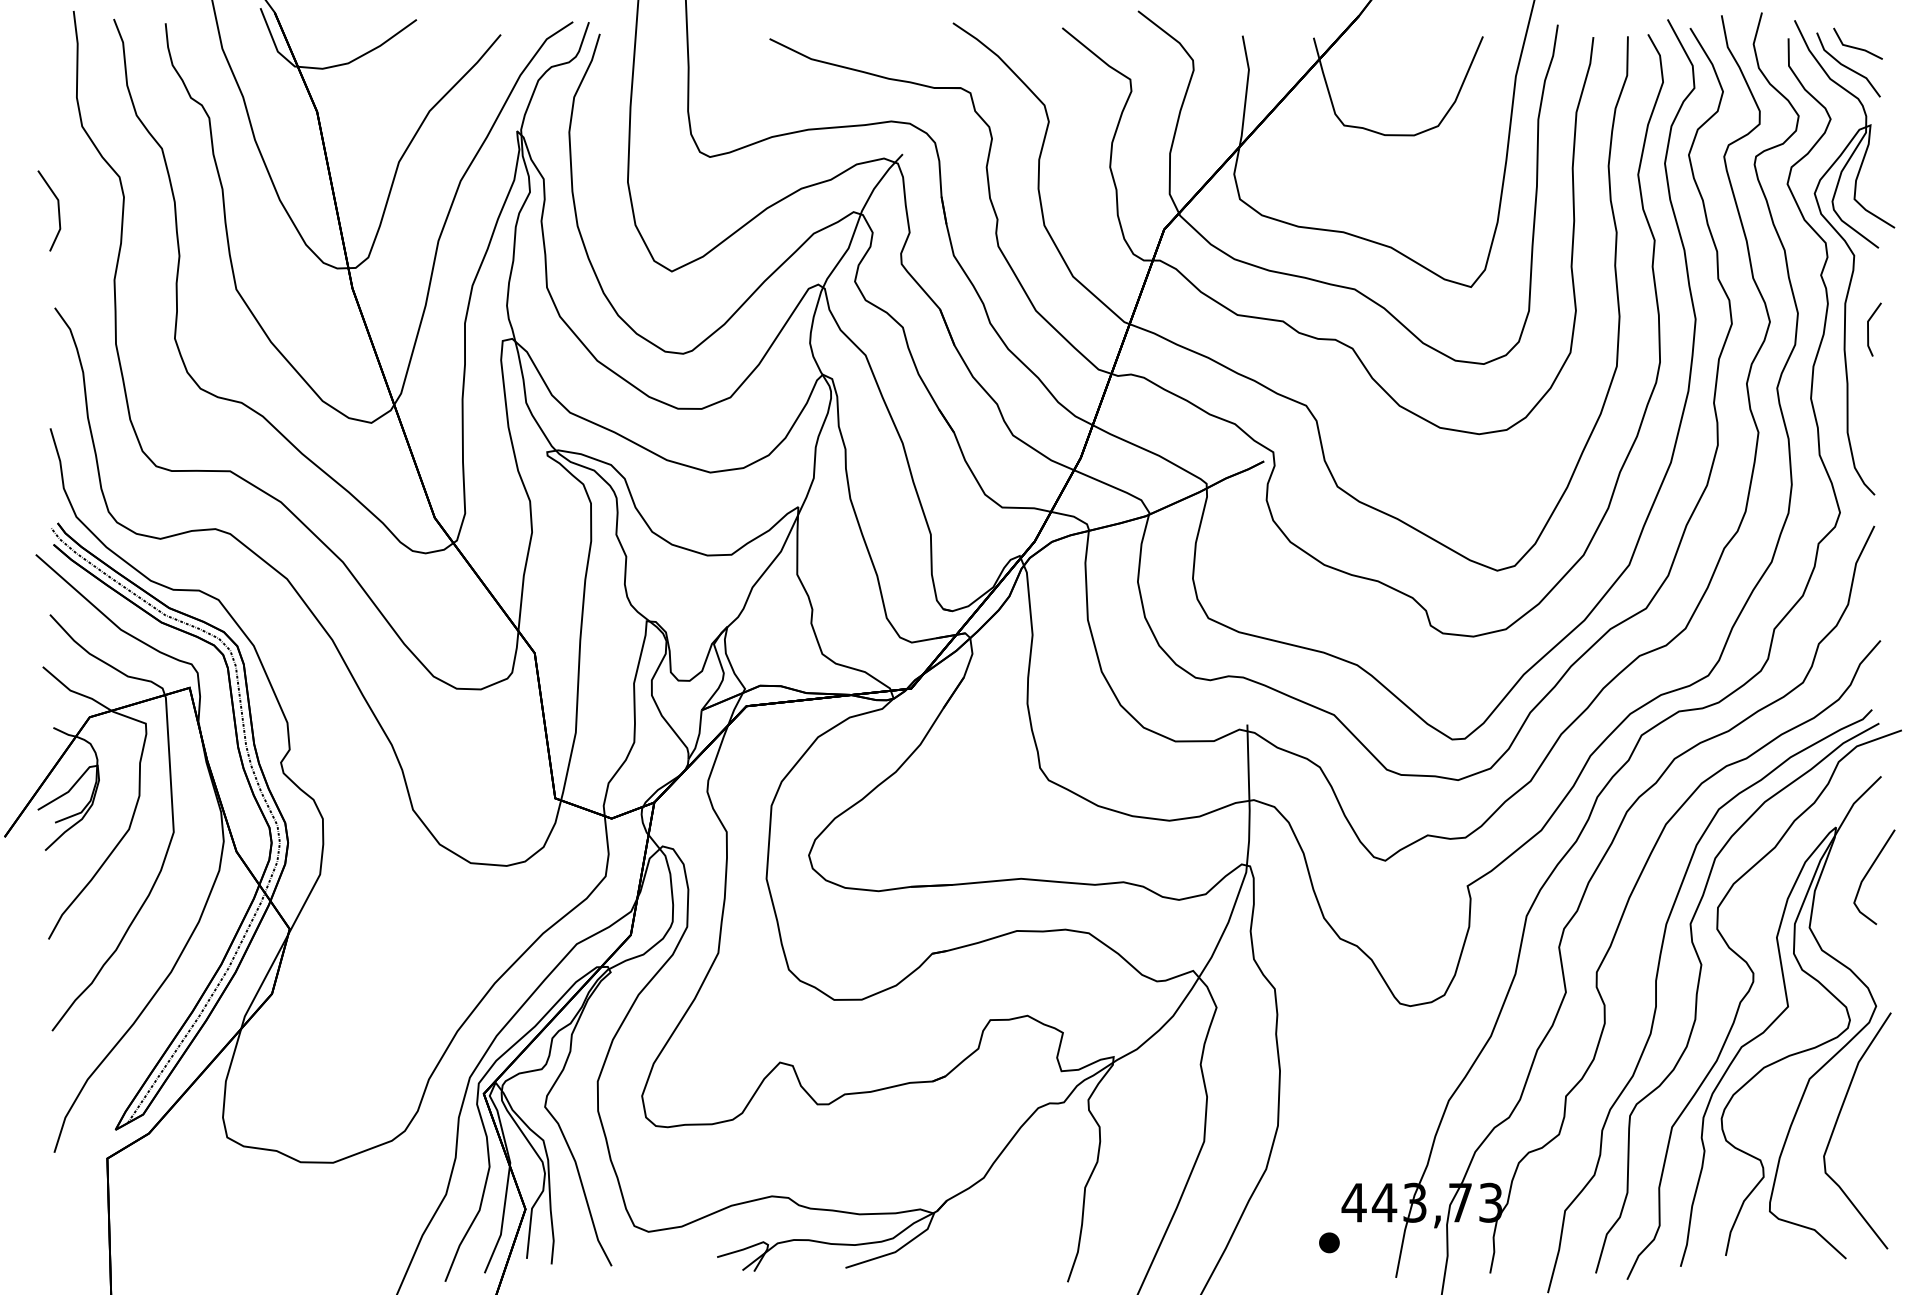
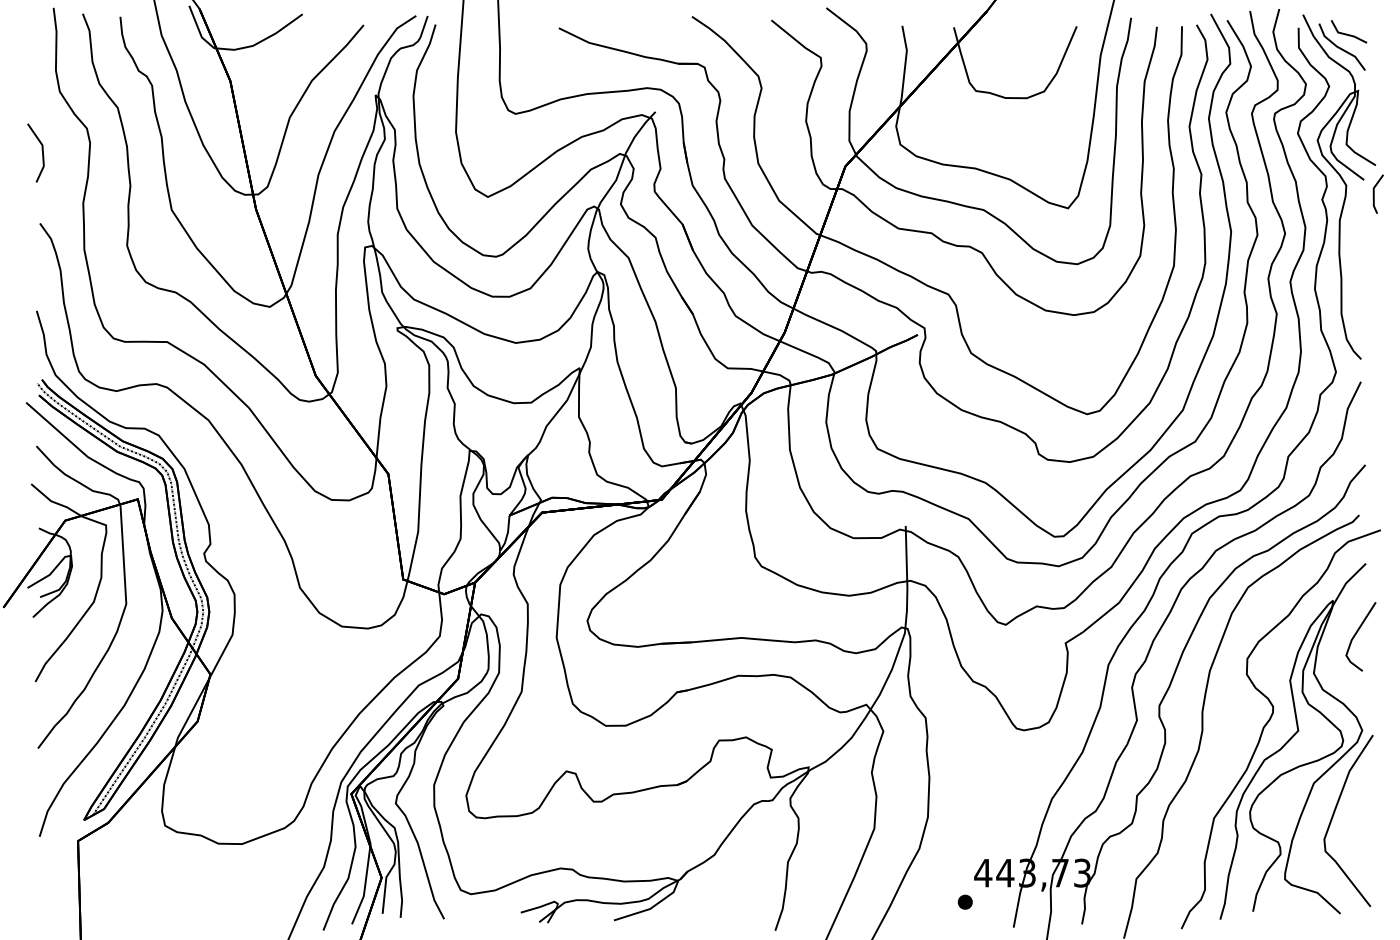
line: (1868, 329) -> (1374, 194), moved
part: (1698, 991) -> (1233, 719), removed

